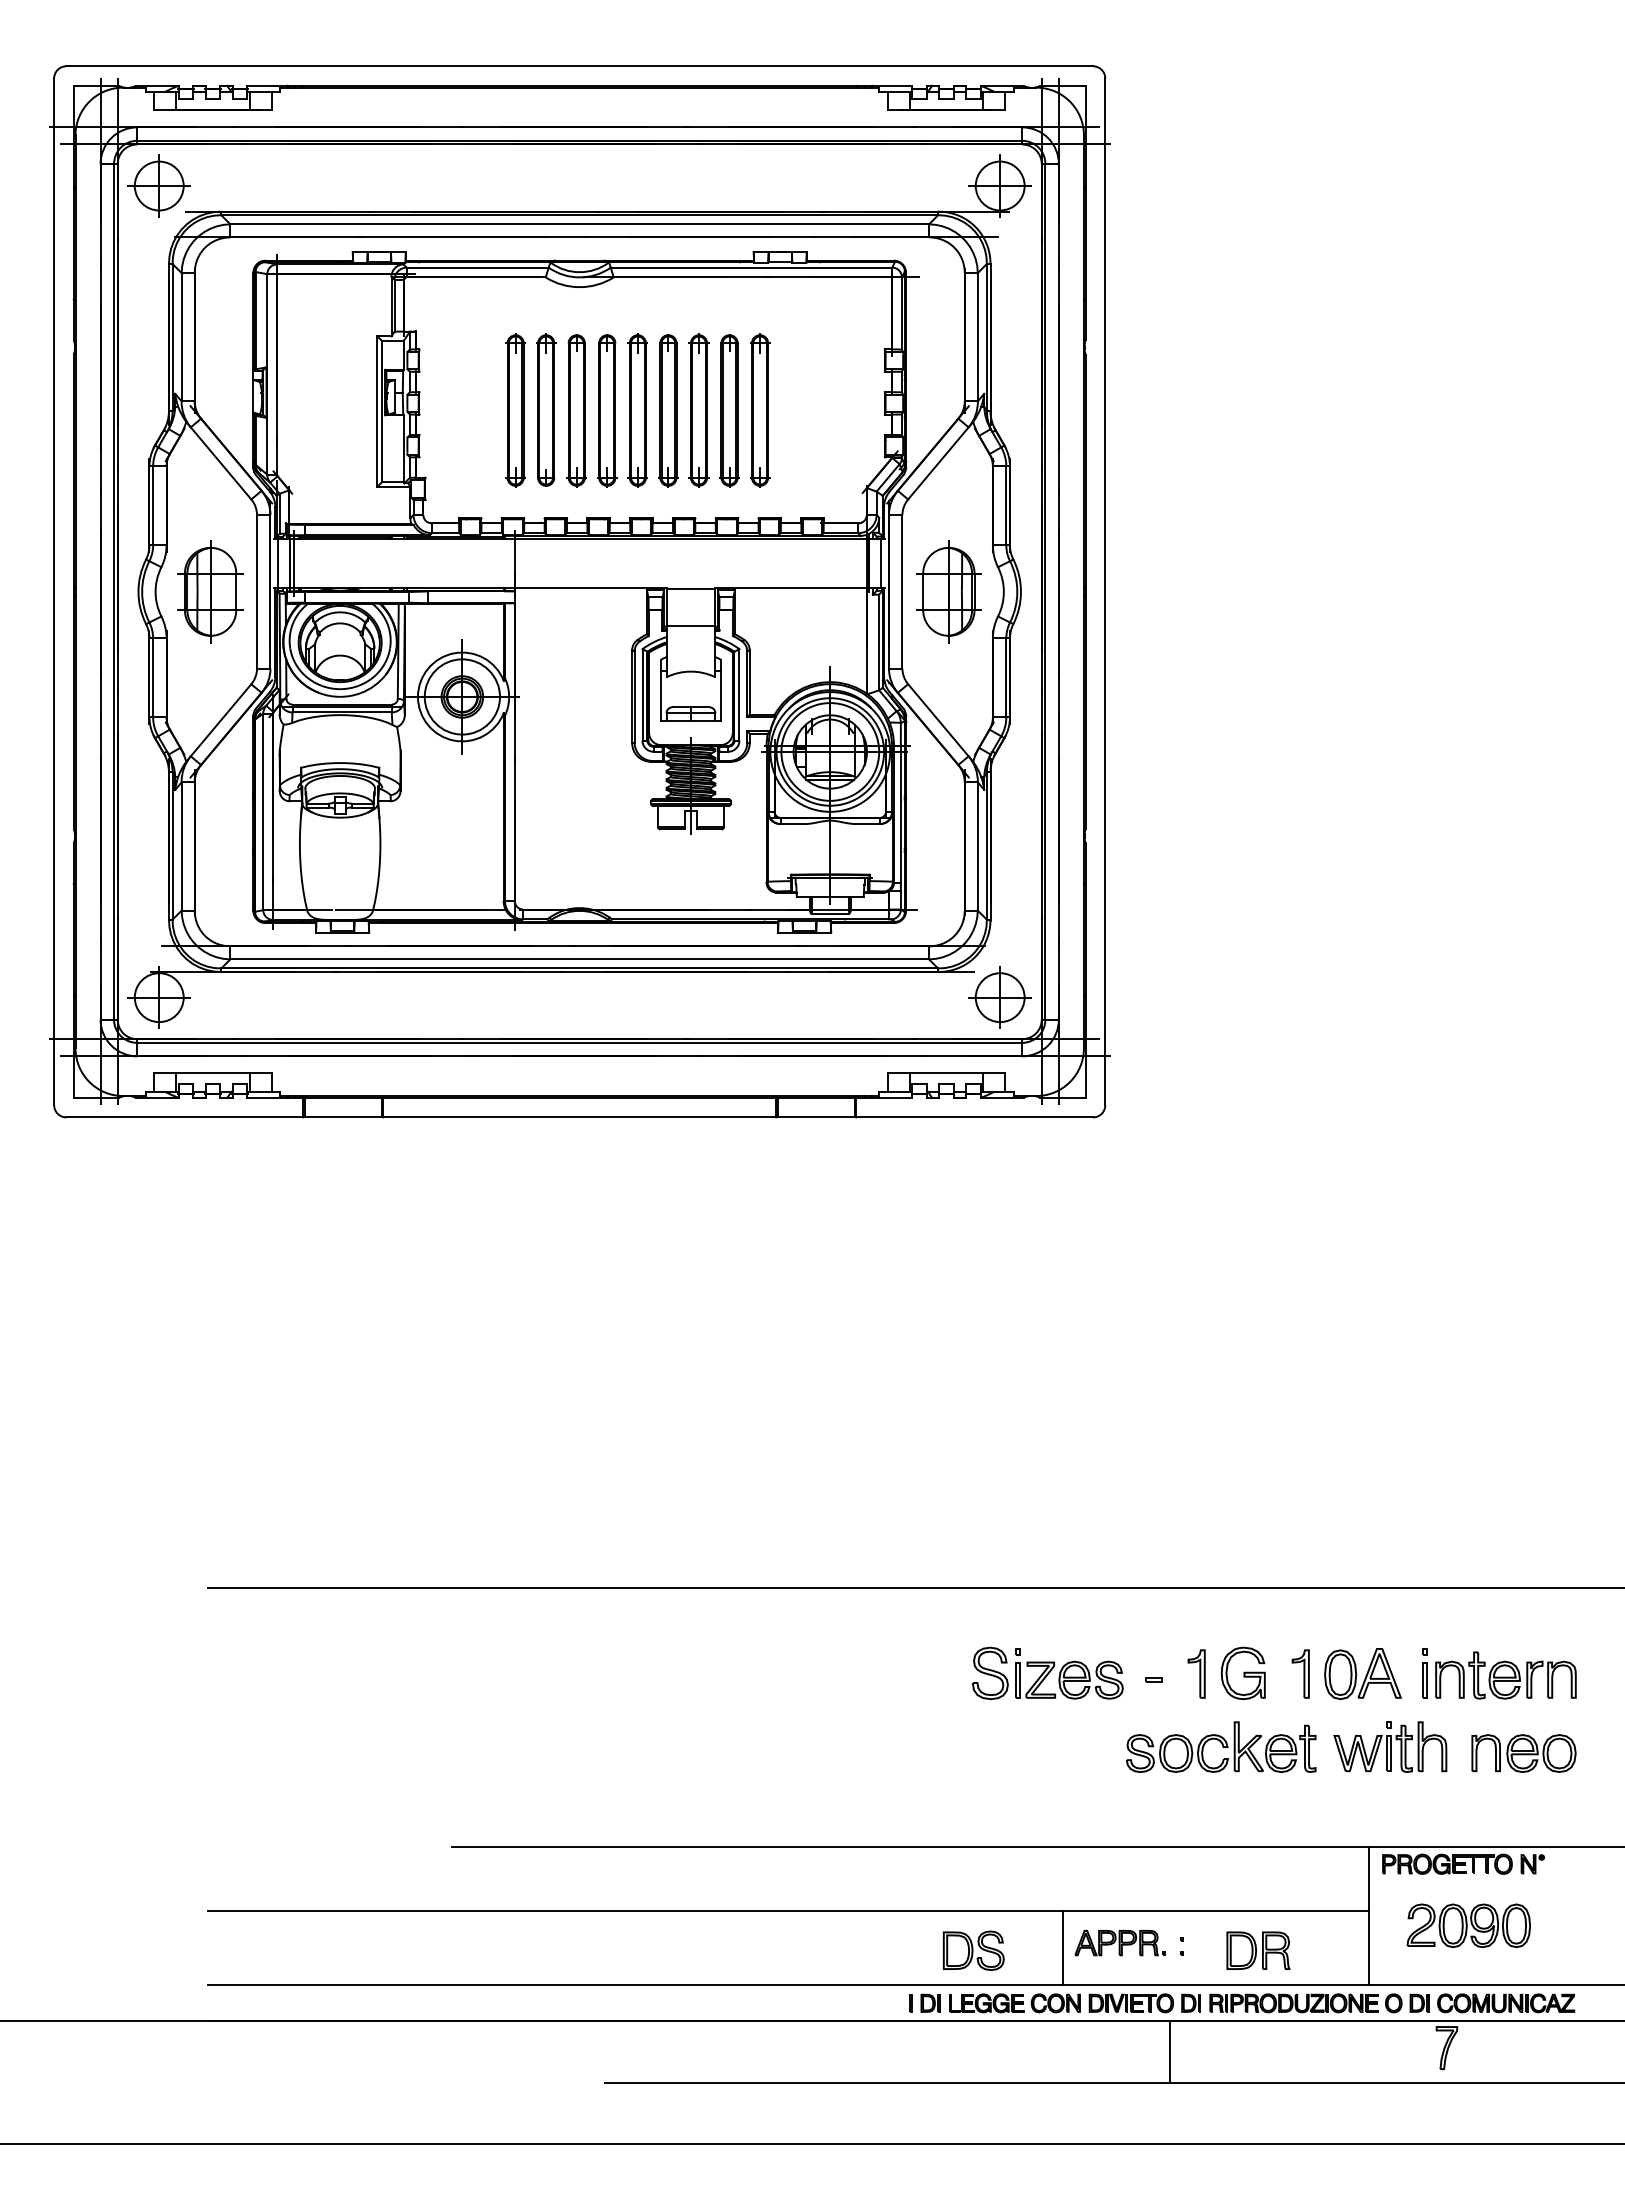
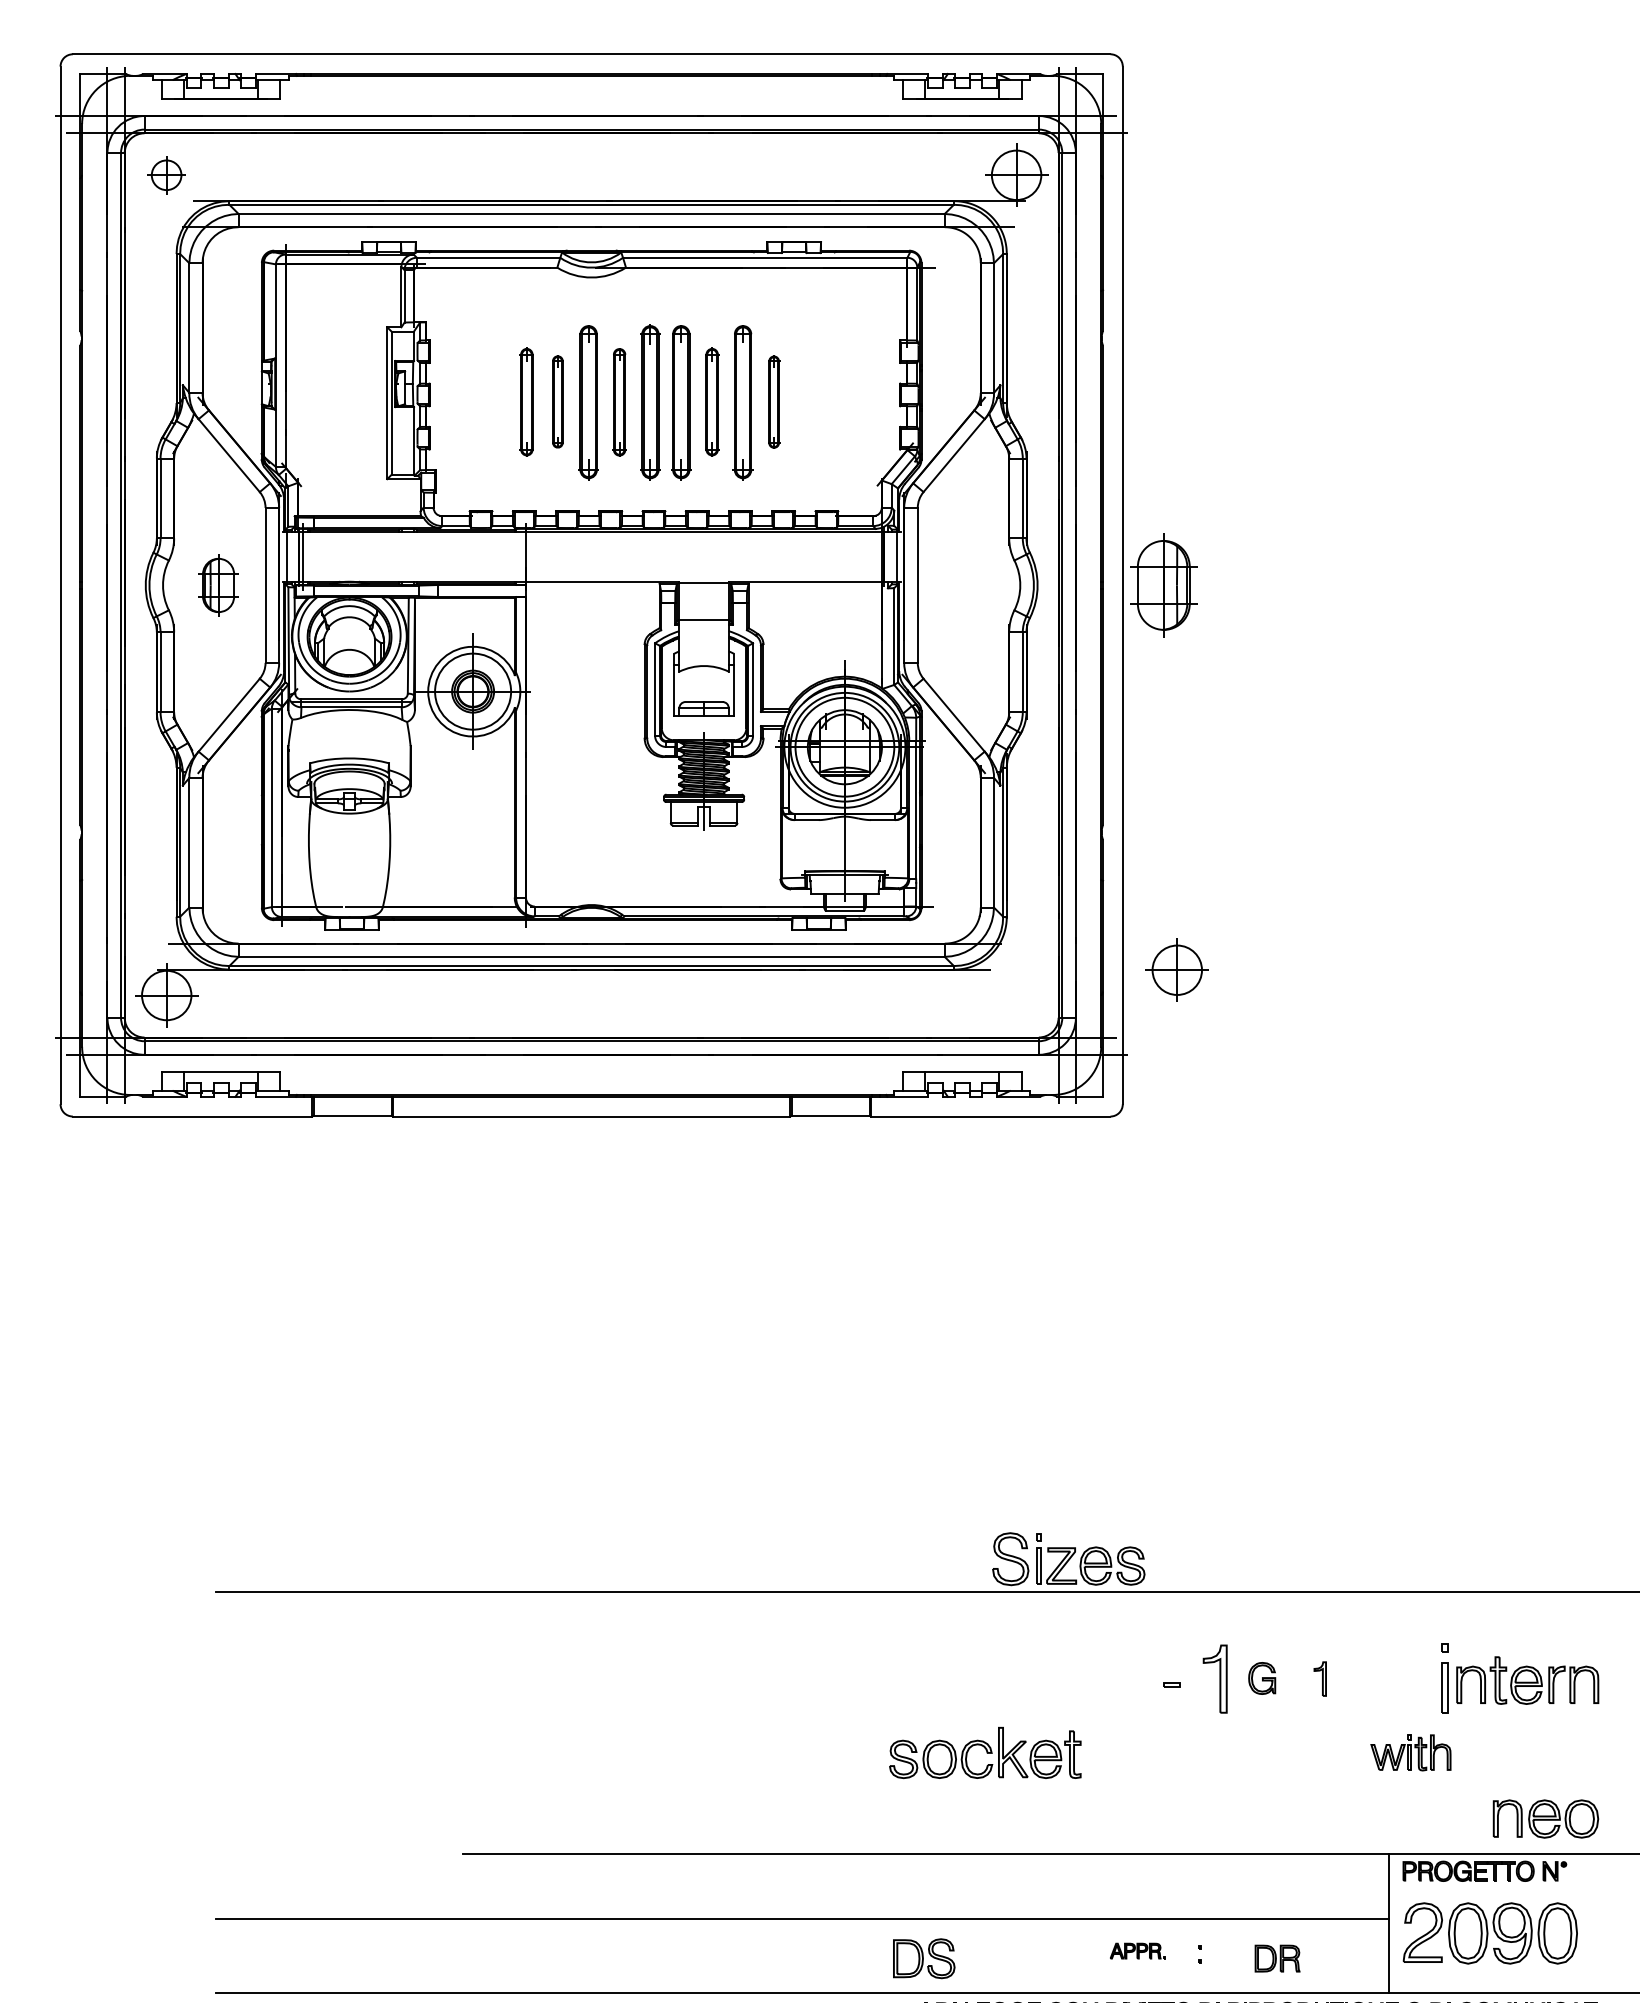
part: (158, 185) -> (165, 174), size x0.6
part: (546, 409) -> (558, 401), size x0.6
part: (515, 410) -> (526, 402), size x0.7
part: (607, 410) -> (619, 402), size x0.7
part: (698, 410) -> (711, 402), size x0.7
part: (760, 410) -> (774, 402), size x0.6
part: (210, 591) -> (218, 585), size x0.6
part: (948, 591) -> (1163, 585), moved
part: (999, 997) -> (1176, 970), moved
part: (1047, 1672) -> (1068, 1558), moved
part: (1196, 1673) -> (1214, 1678), size x1.4
part: (1242, 1673) -> (1261, 1678), size x0.6
part: (1300, 1673) -> (1320, 1678), size x0.7
part: (1424, 1673) -> (1445, 1678), size x1.4
part: (1362, 1674) -> (1382, 1679), removed
part: (1221, 1746) -> (985, 1752), moved
part: (1390, 1746) -> (1411, 1752), size x0.7
part: (1523, 1753) -> (1545, 1819), moved
part: (1468, 1925) -> (1489, 1933), size x1.4
part: (1119, 1943) -> (1137, 1951), size x0.6
line: (1063, 1947) -> (1080, 1955), removed
part: (973, 1950) -> (923, 1958), moved
part: (1258, 1950) -> (1277, 1958), size x0.7

